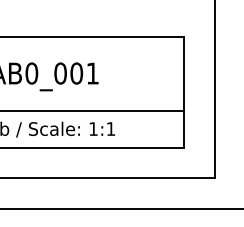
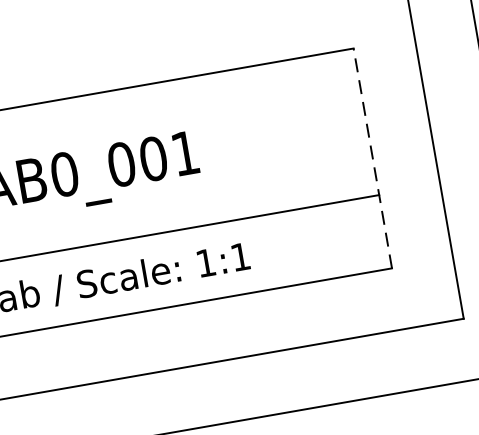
line: (184, 91) -> (373, 157), solid -> dashed

